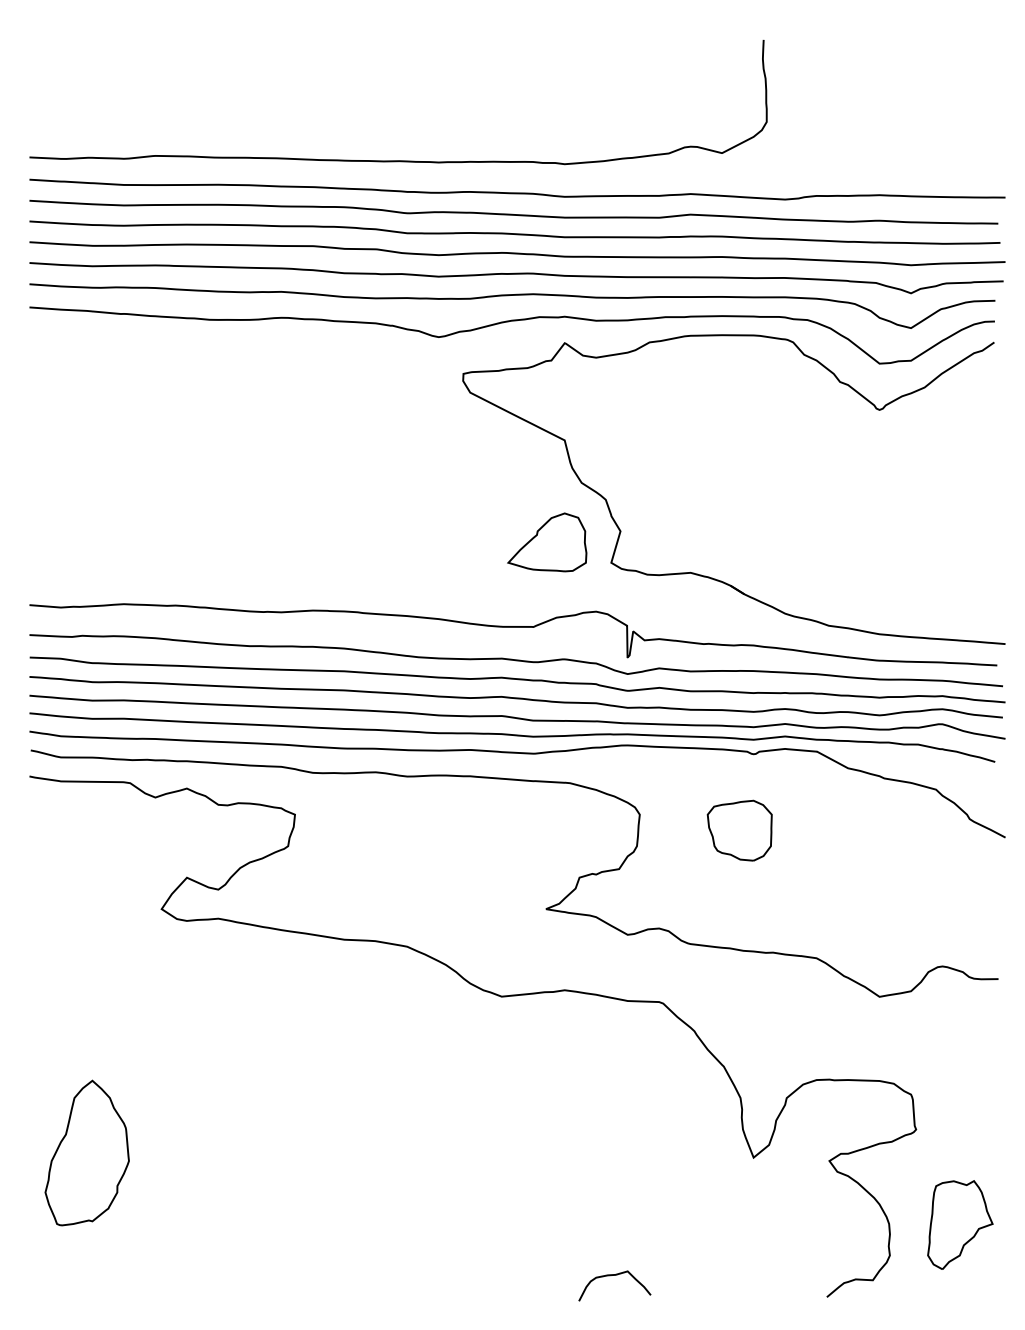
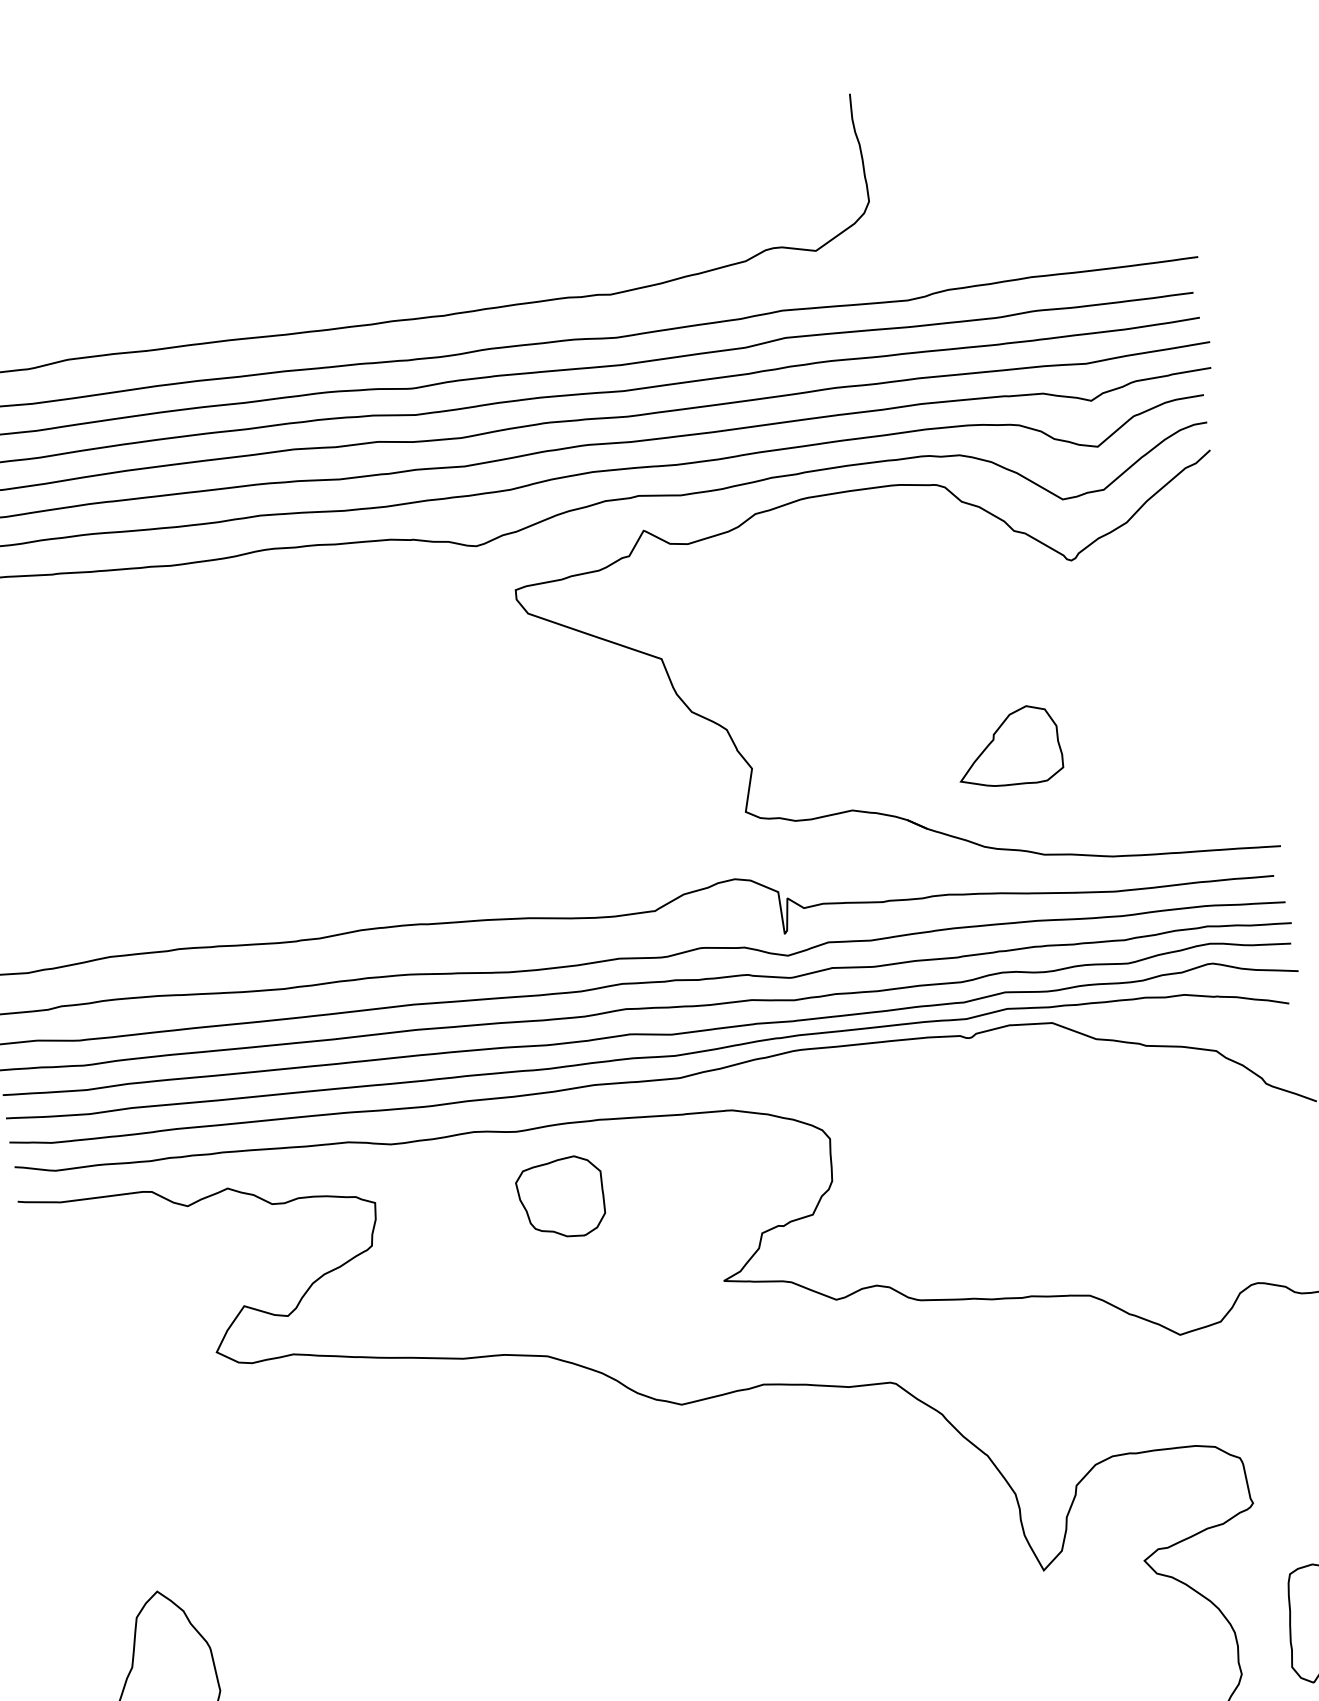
part: (547, 542) -> (1008, 747), moved
part: (739, 830) -> (560, 1198), moved

